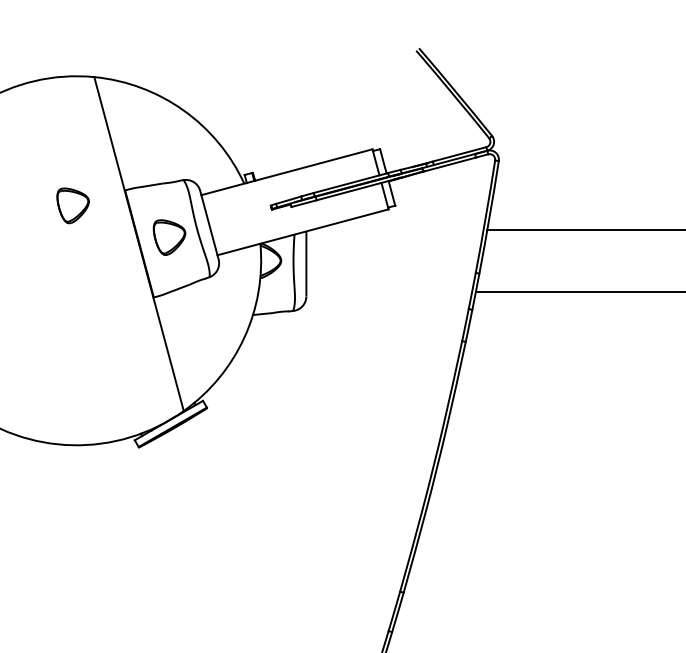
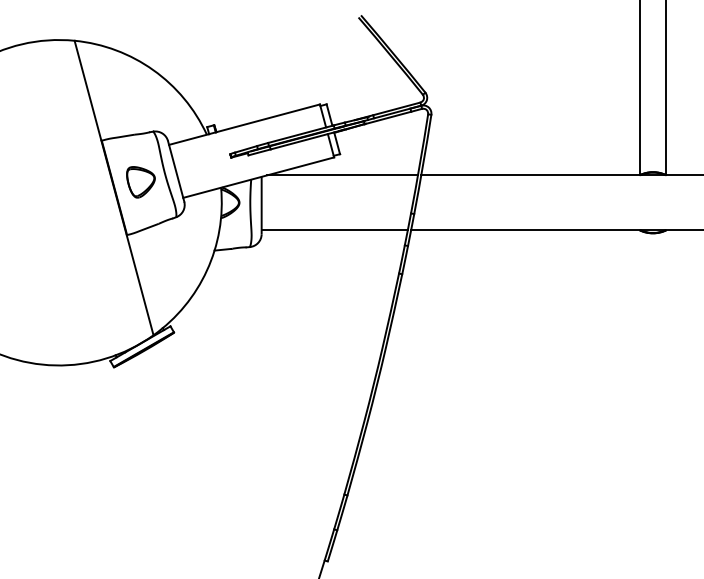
part: (72, 206) -> (55, 154), removed
line: (398, 229) -> (342, 175), added
line: (388, 292) -> (334, 230), added

